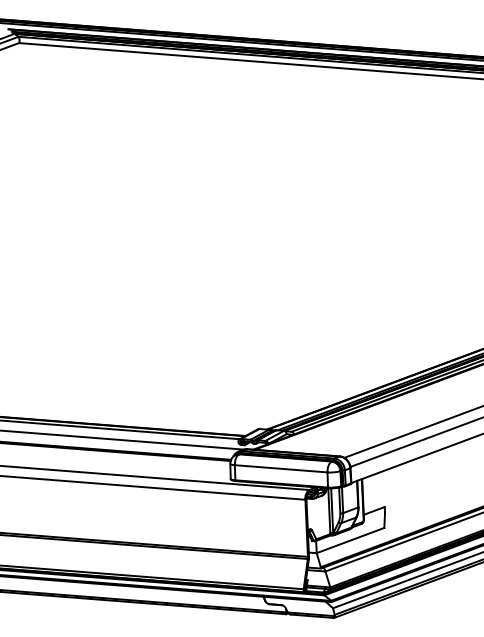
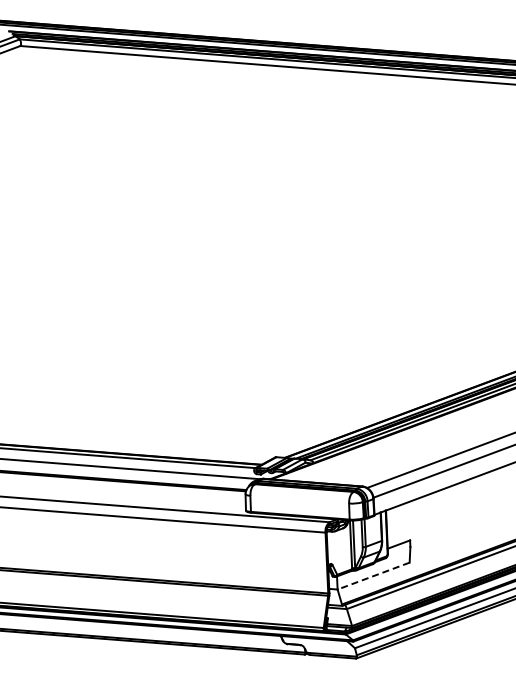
line: (280, 468) -> (299, 499), removed
line: (350, 540) -> (373, 576), solid -> dashed

